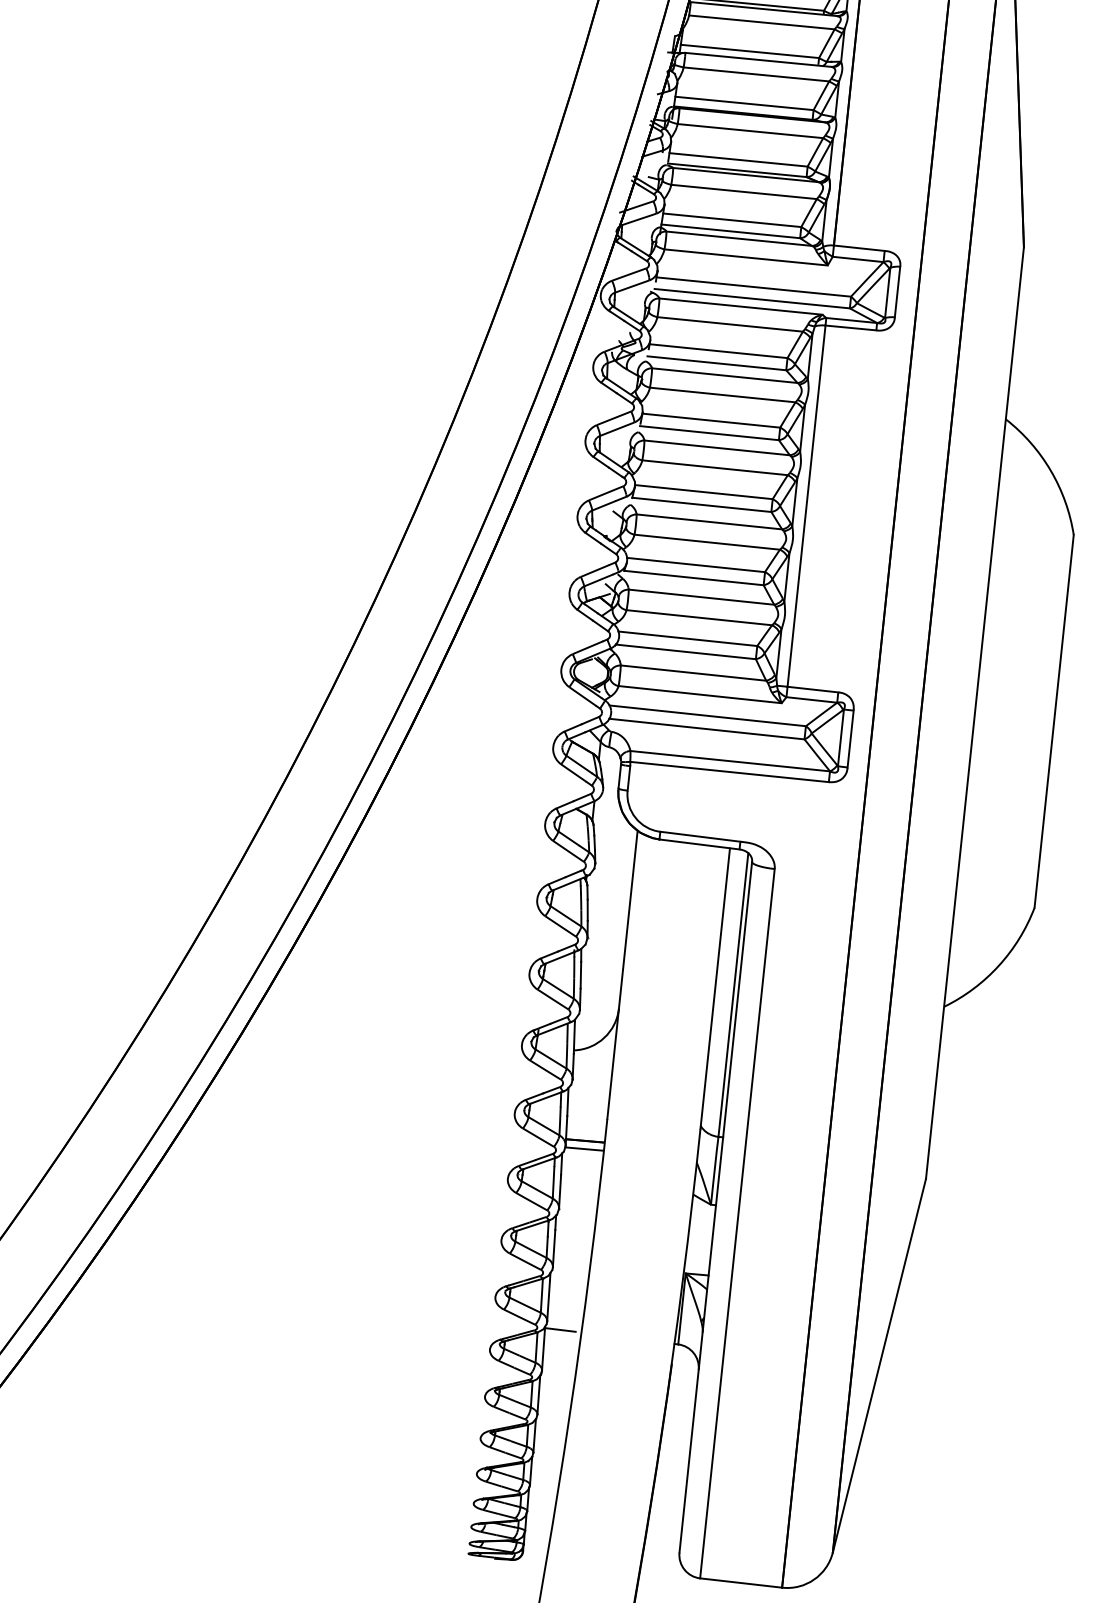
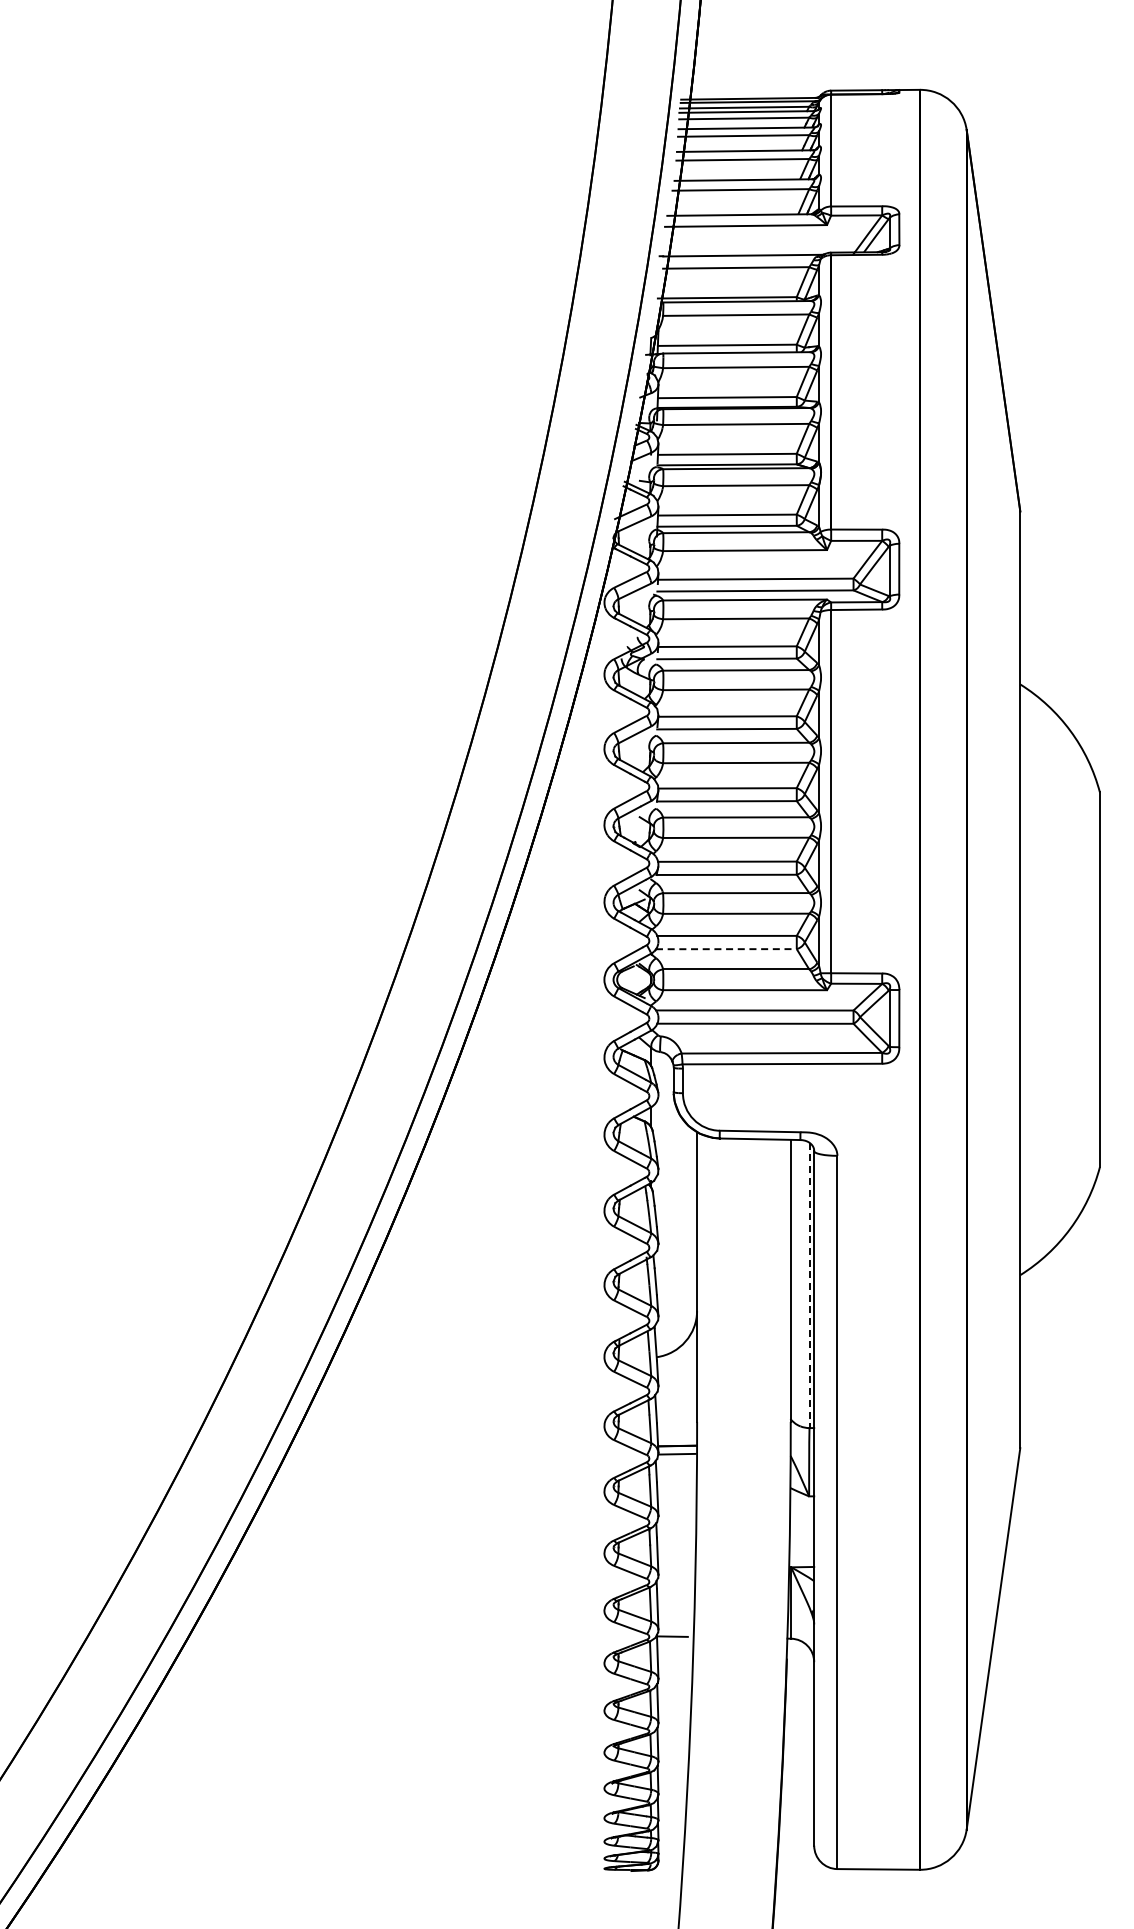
line: (685, 652) -> (726, 949), solid -> dashed
line: (733, 995) -> (809, 1285), solid -> dashed

